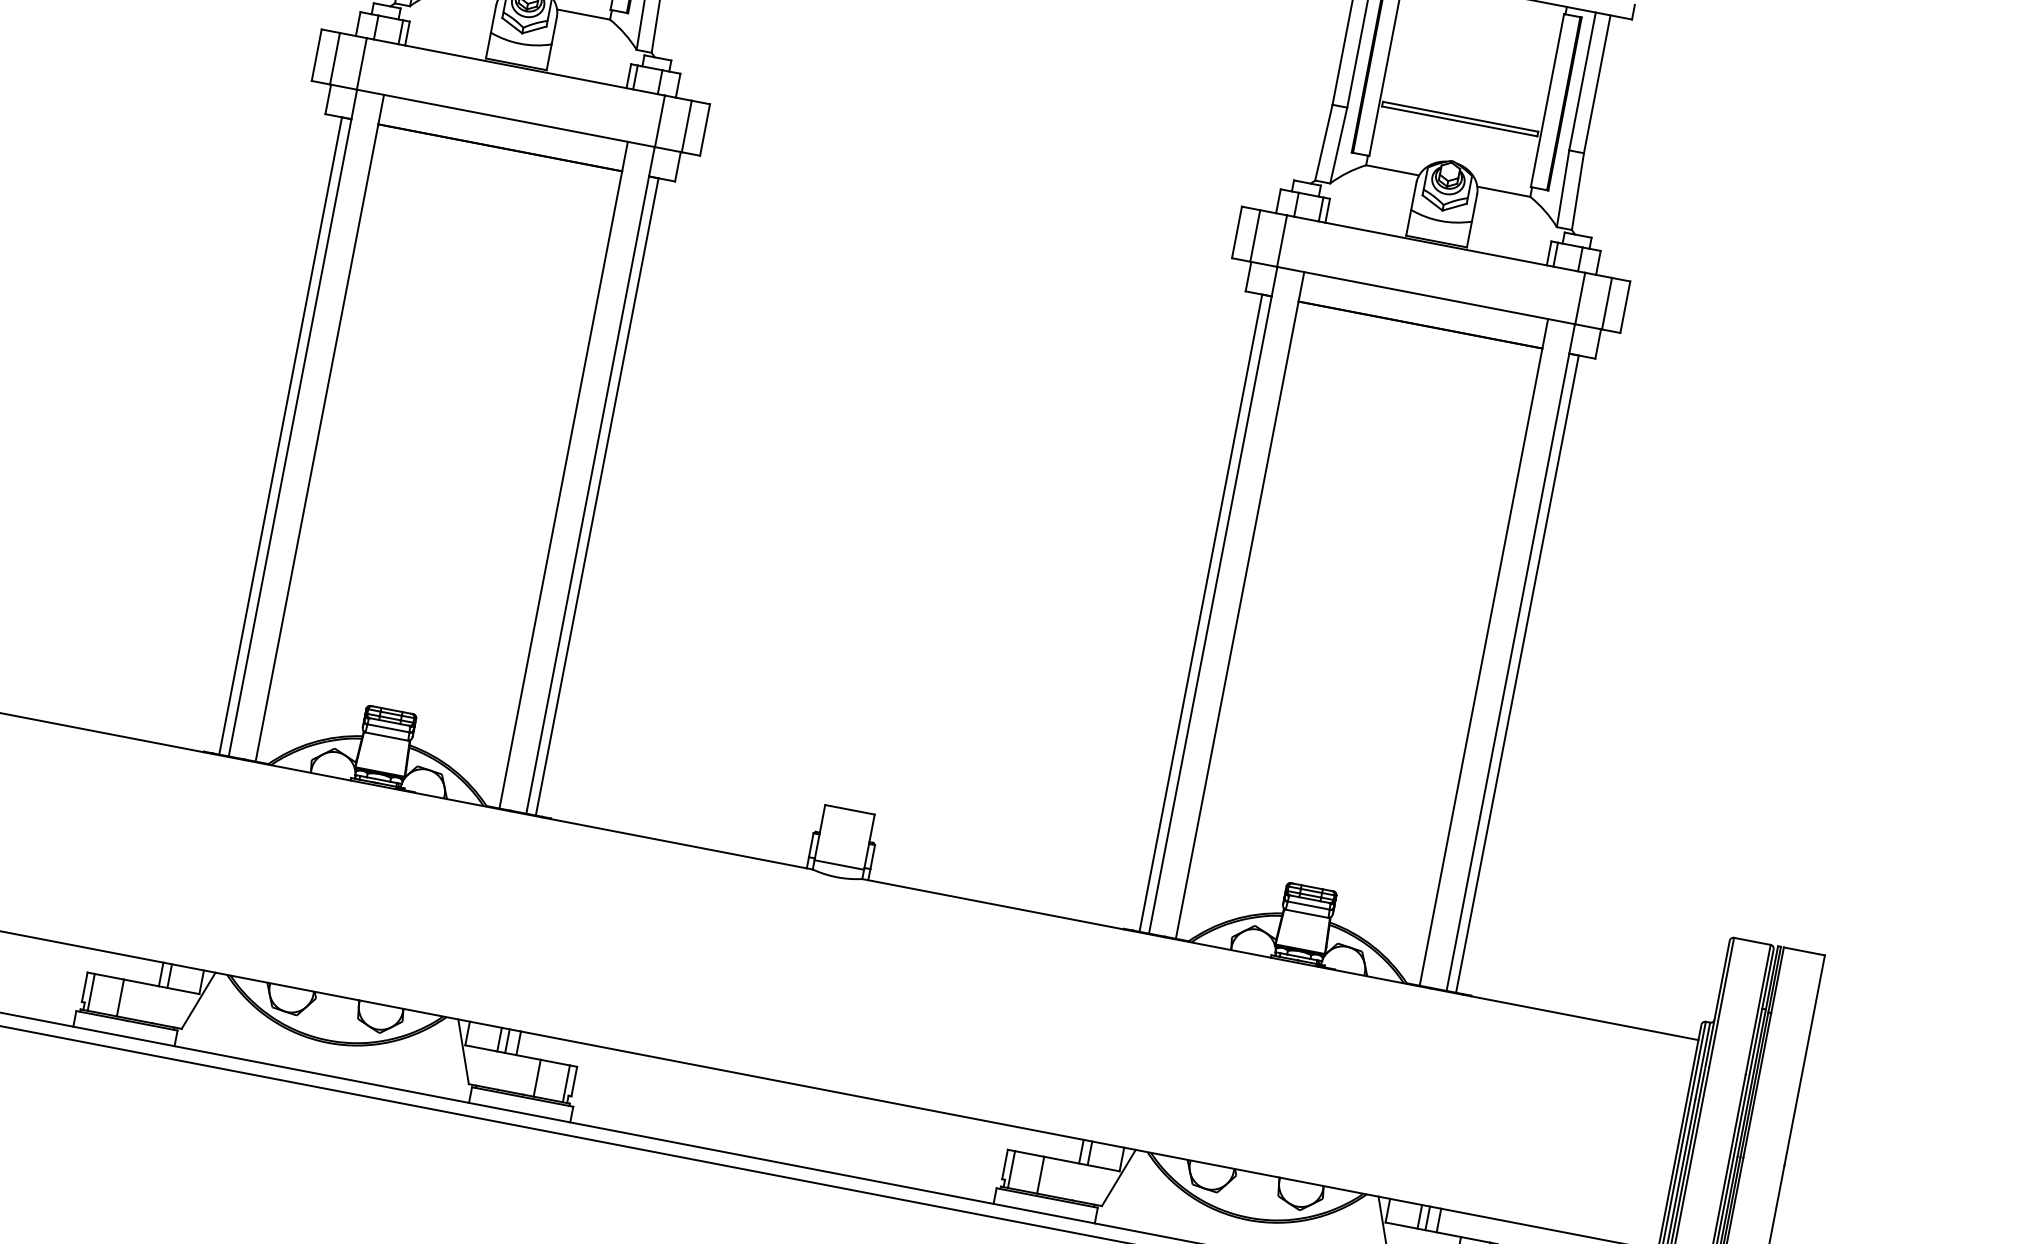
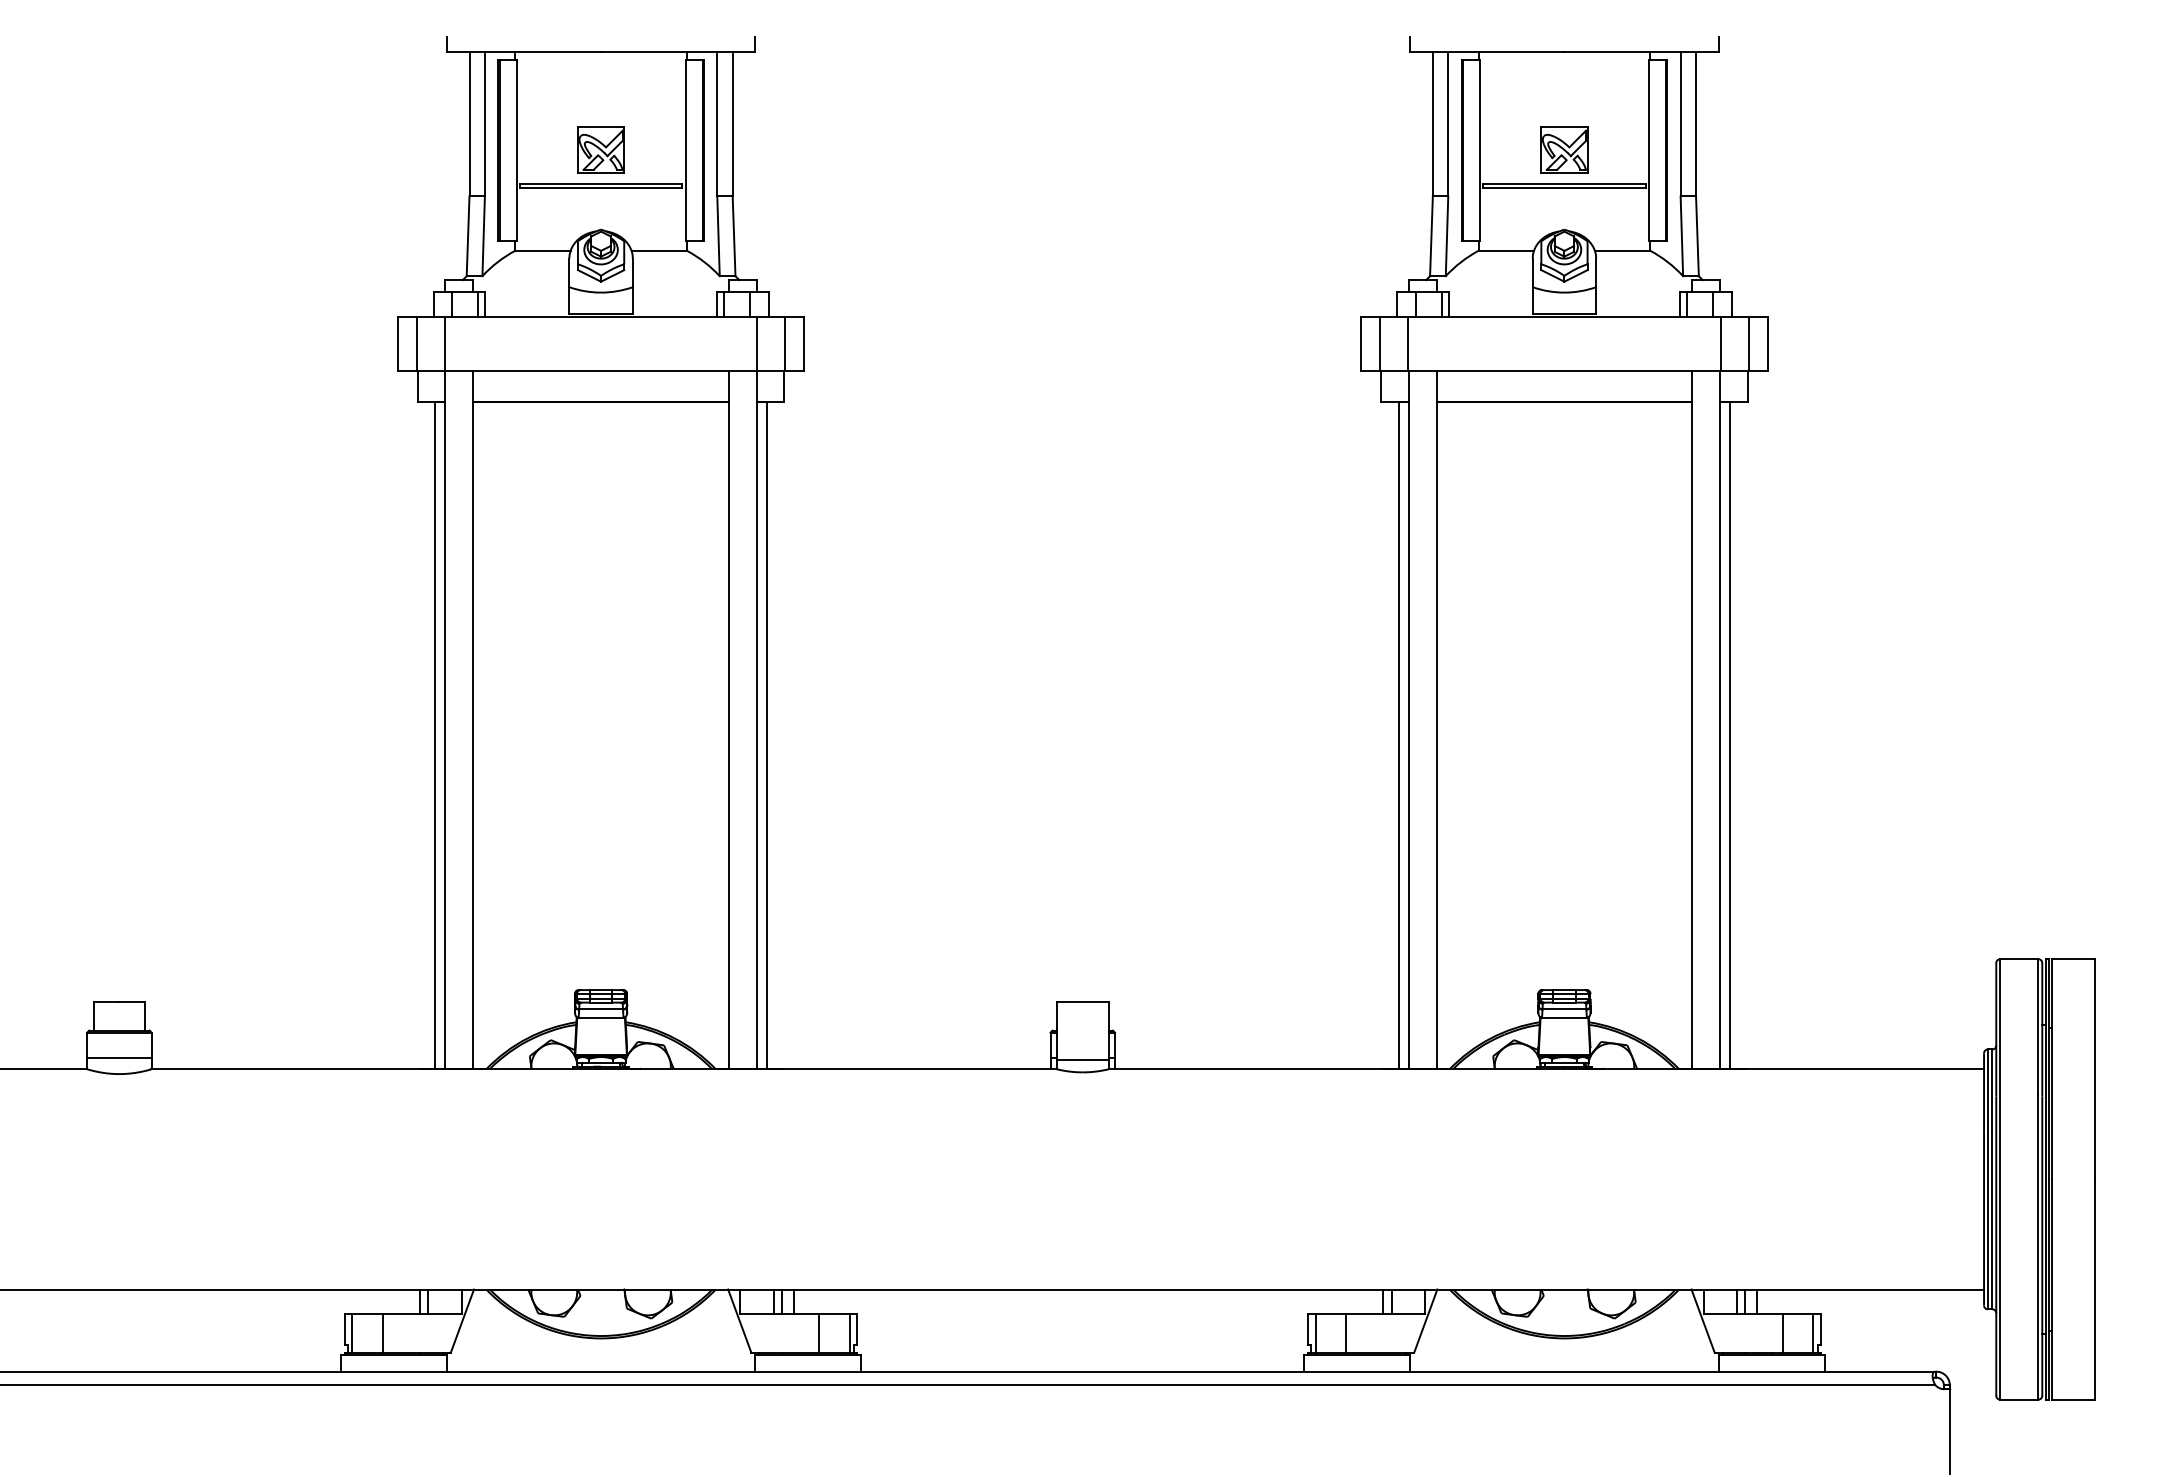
part: (1466, 84) -> (1564, 149), added

